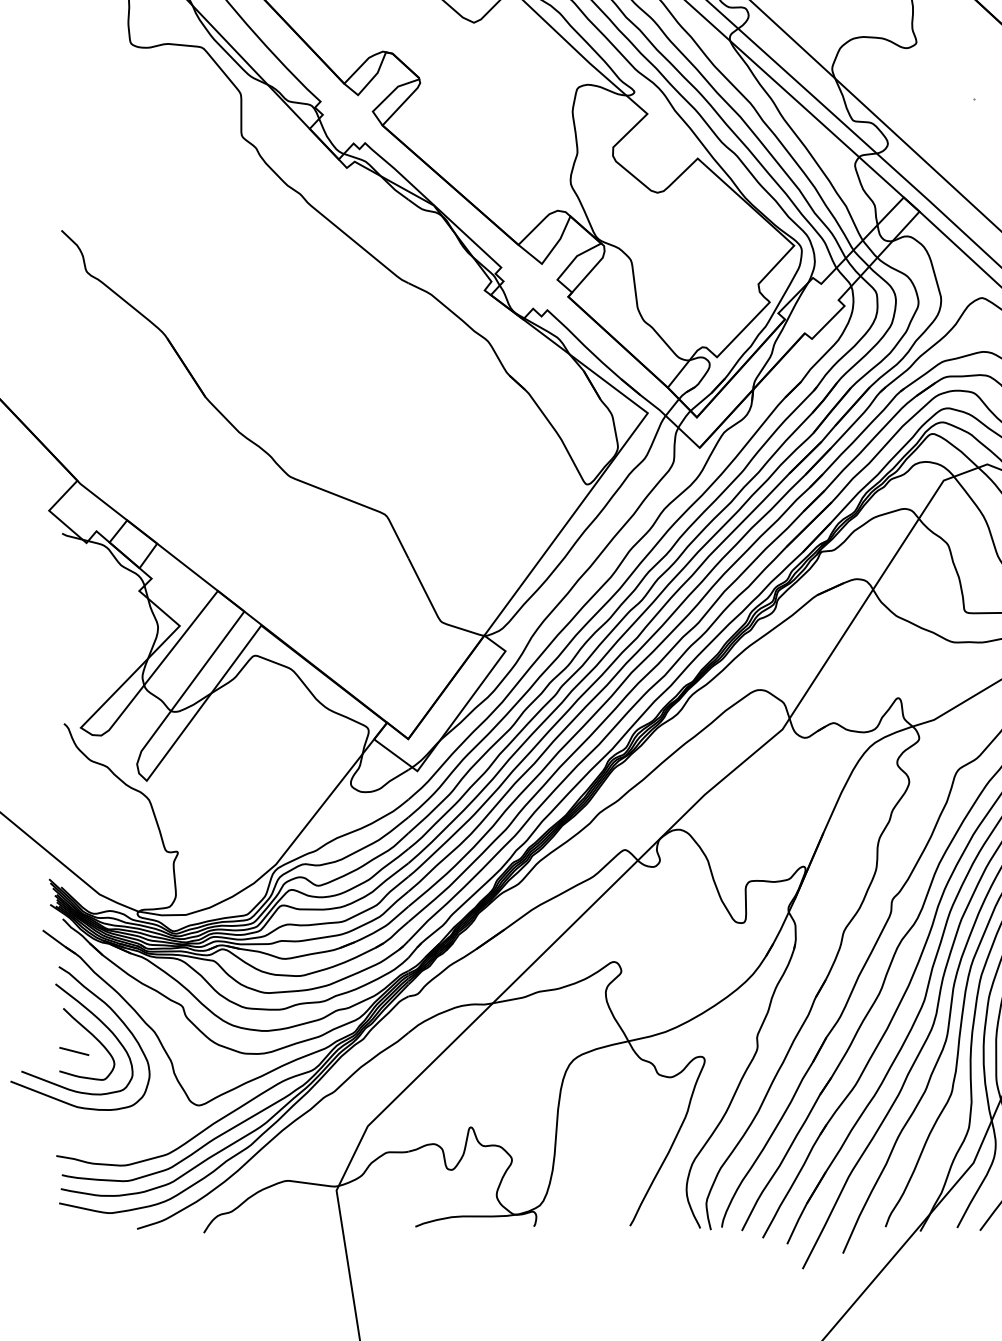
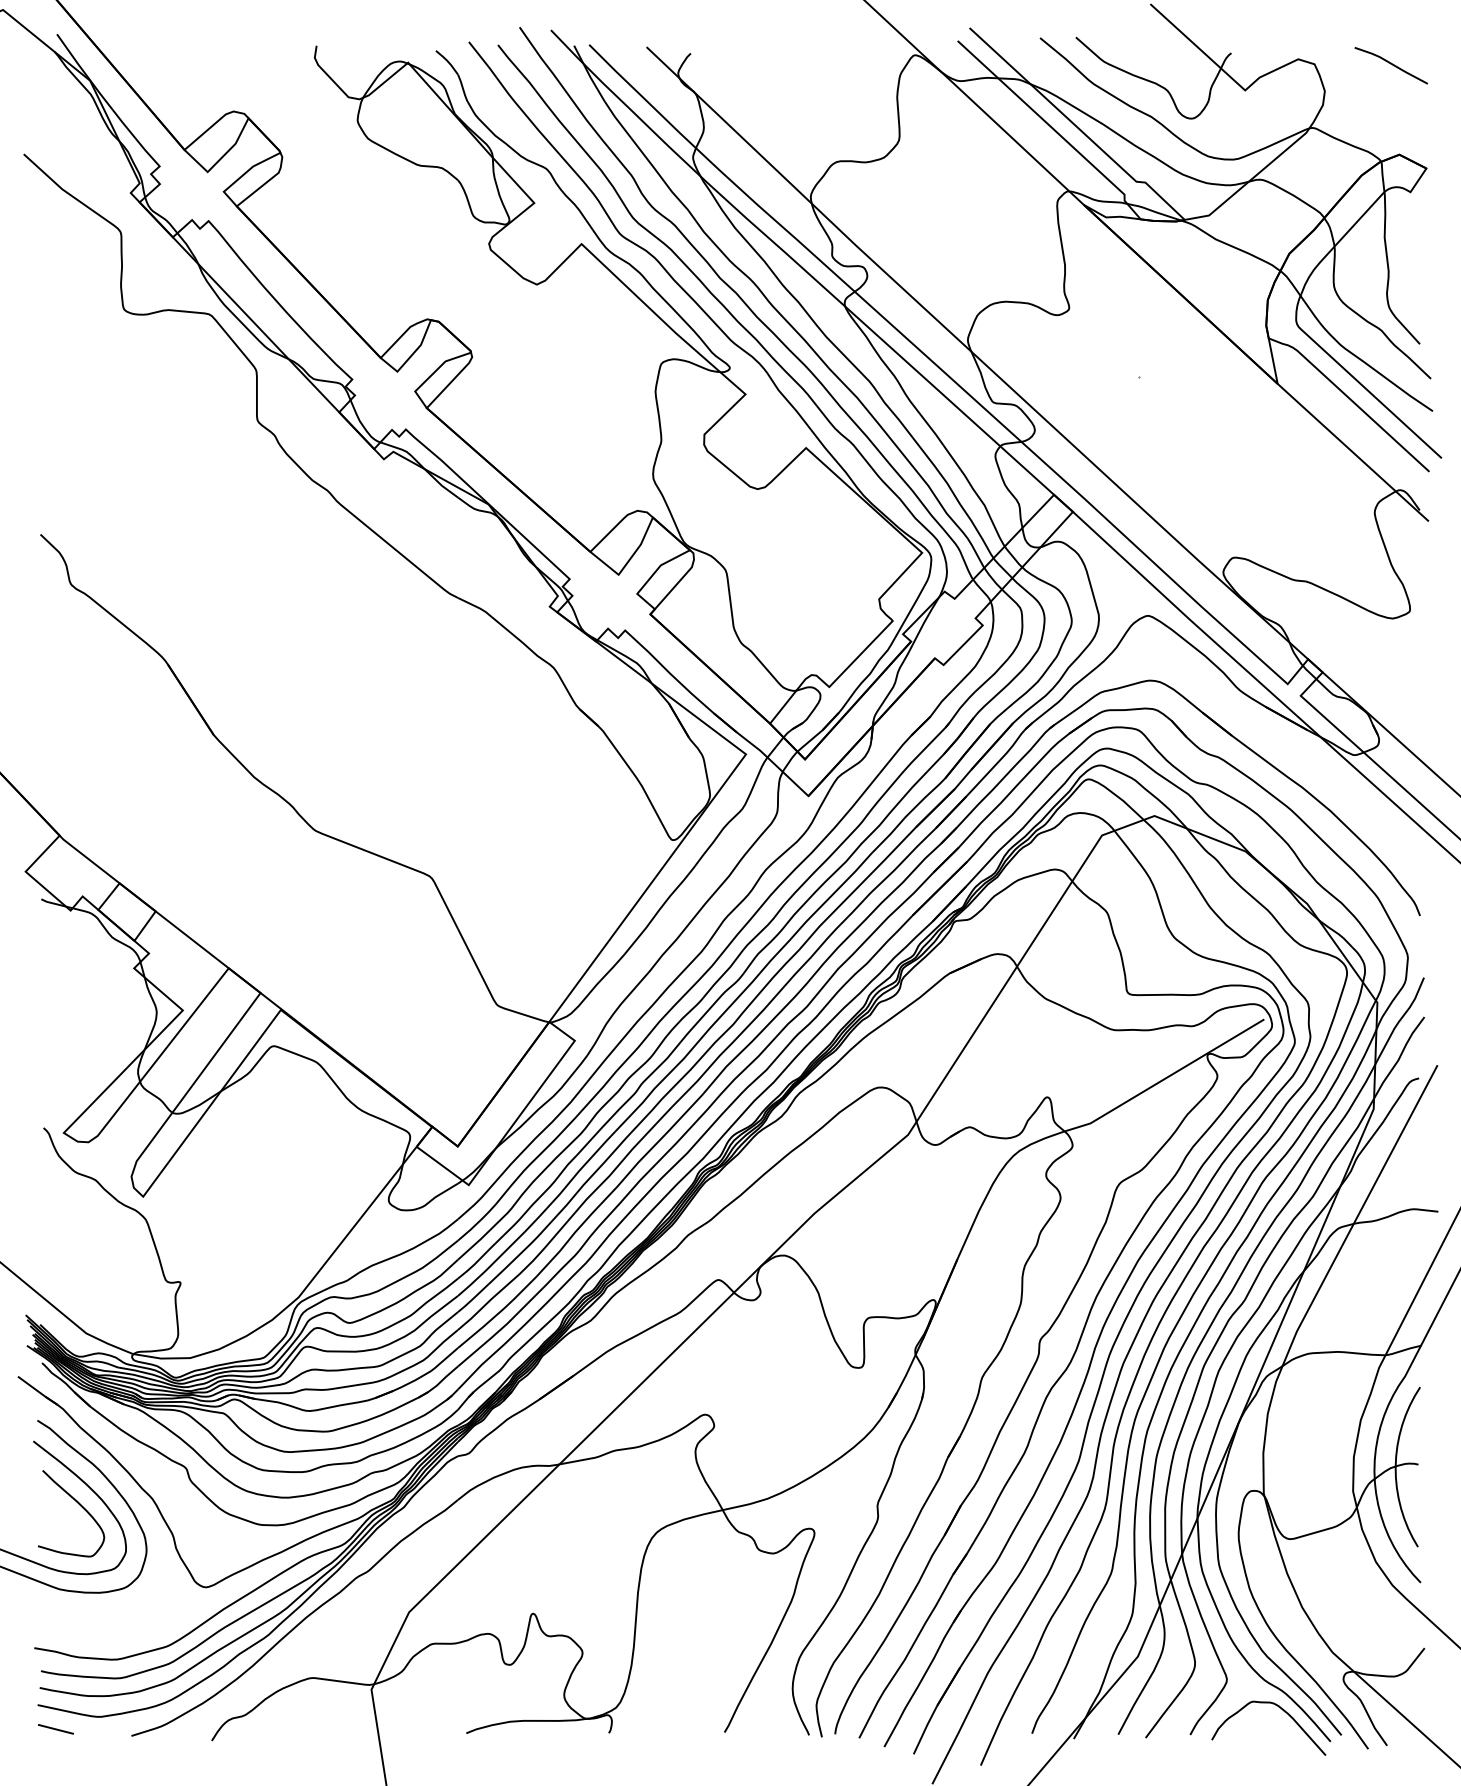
line: (73, 1051) -> (55, 1729), moved

